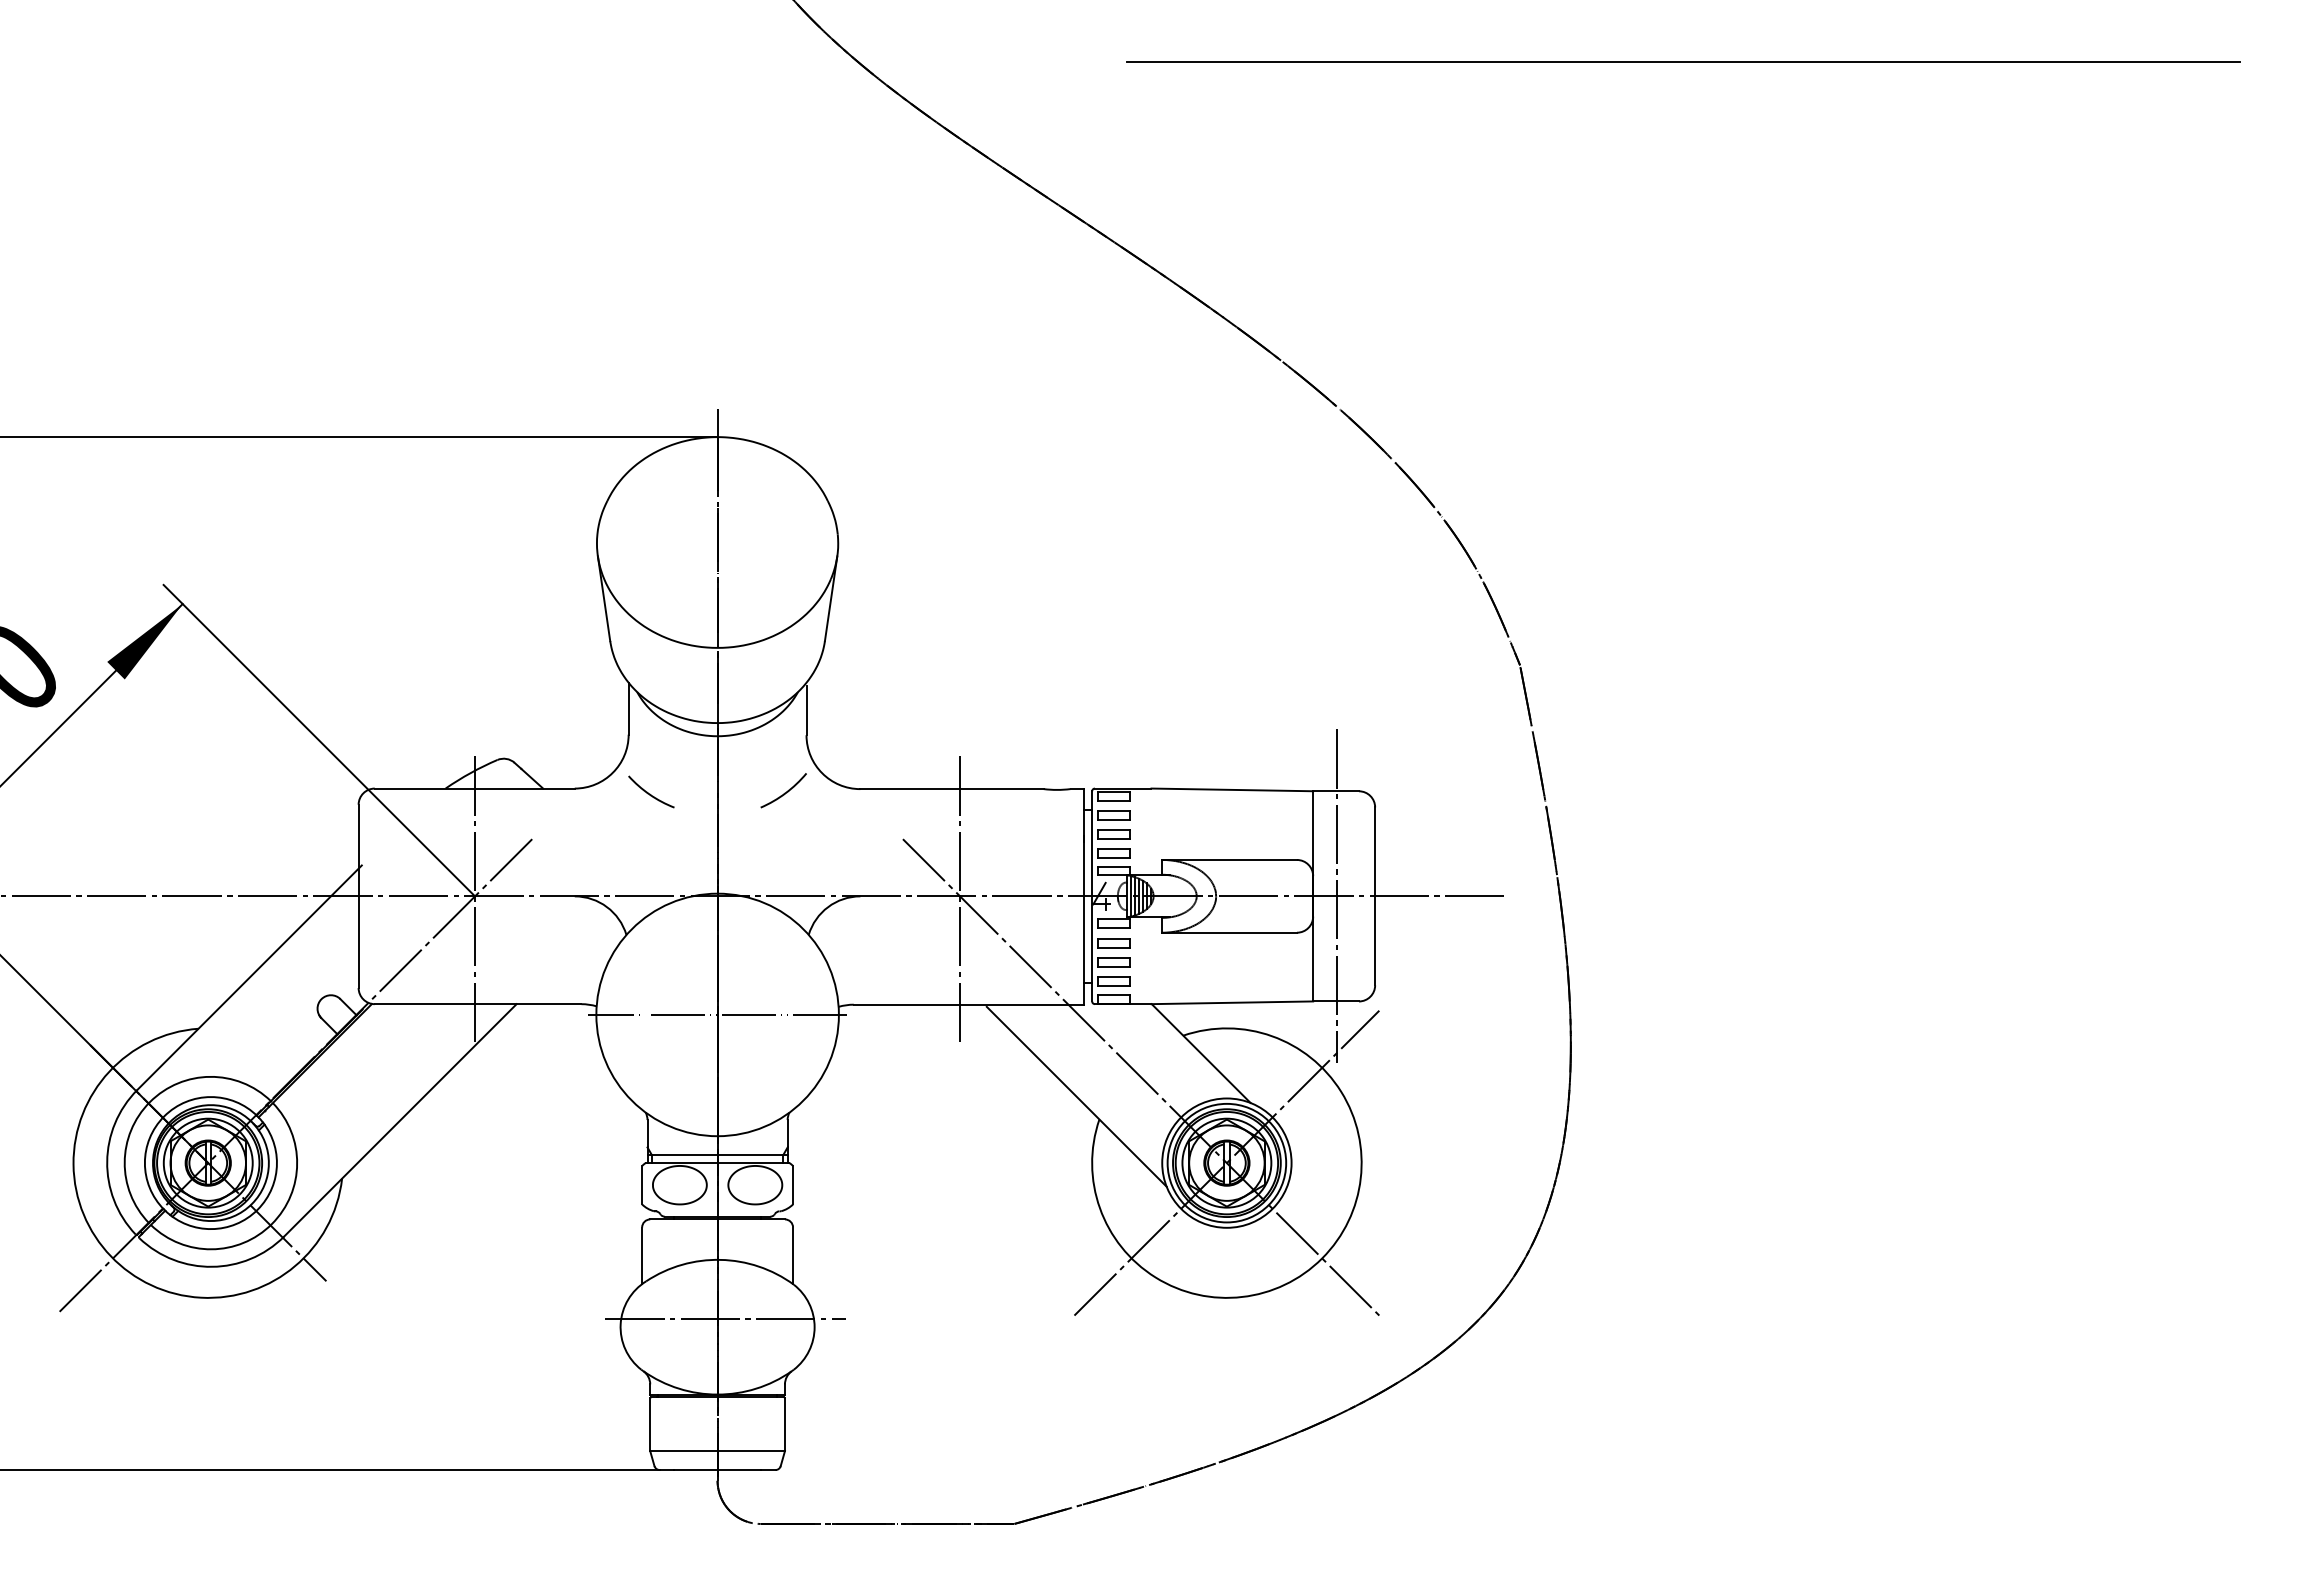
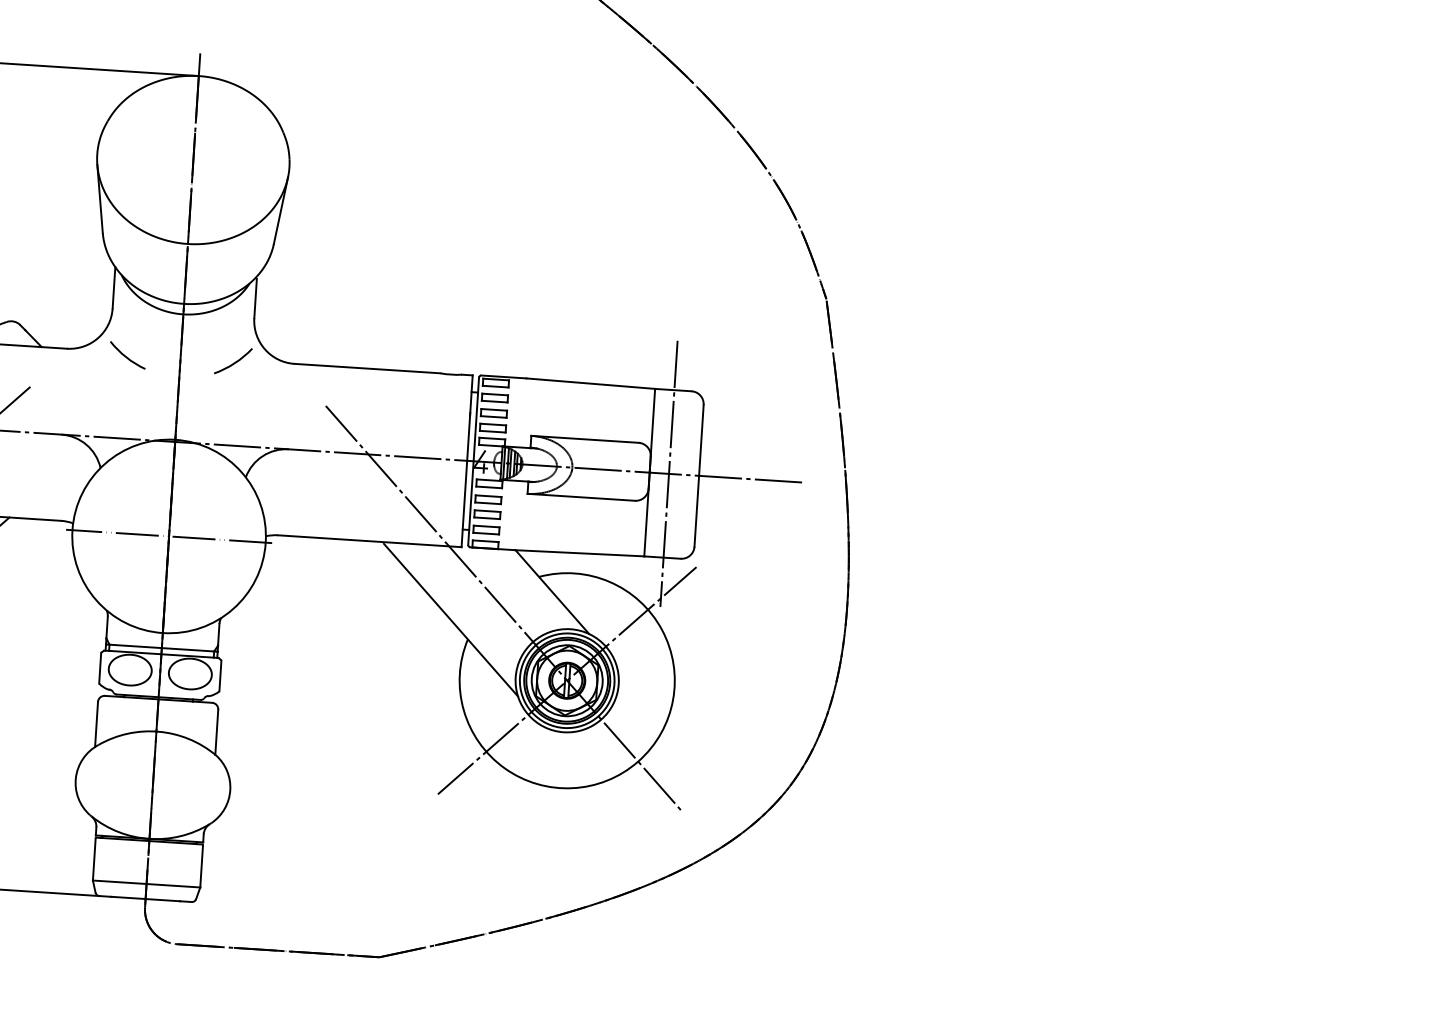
line: (960, 901) -> (368, 458), removed
line: (725, 1319) -> (159, 779), removed

